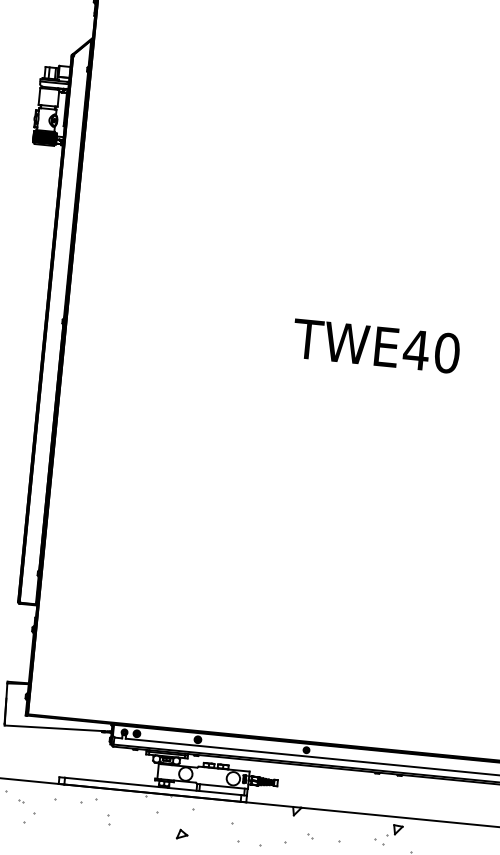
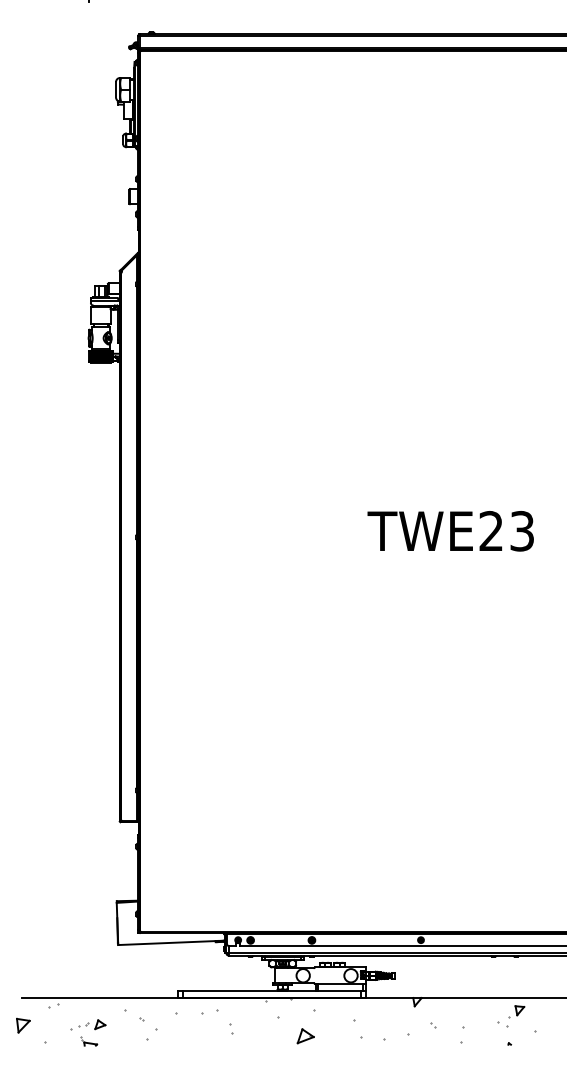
text: (431, 351) -> (506, 531), TWE40 -> TWE23
part: (182, 833) -> (305, 1035), size x1.6

